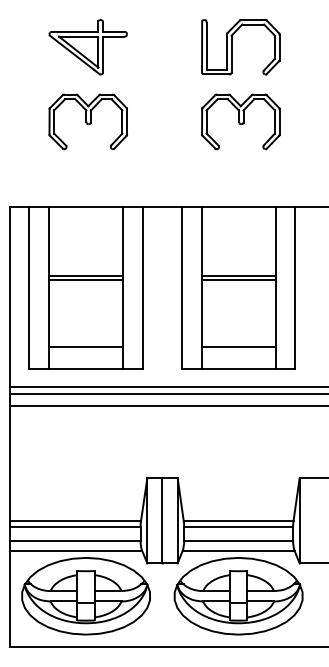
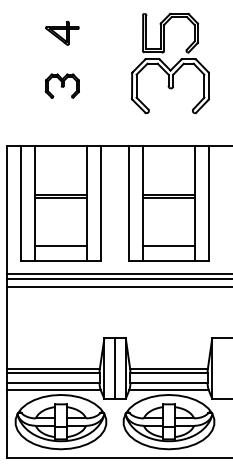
part: (87, 47) -> (61, 33), size x0.6
part: (87, 121) -> (61, 85), size x0.6
part: (240, 121) -> (170, 85), size x1.4

